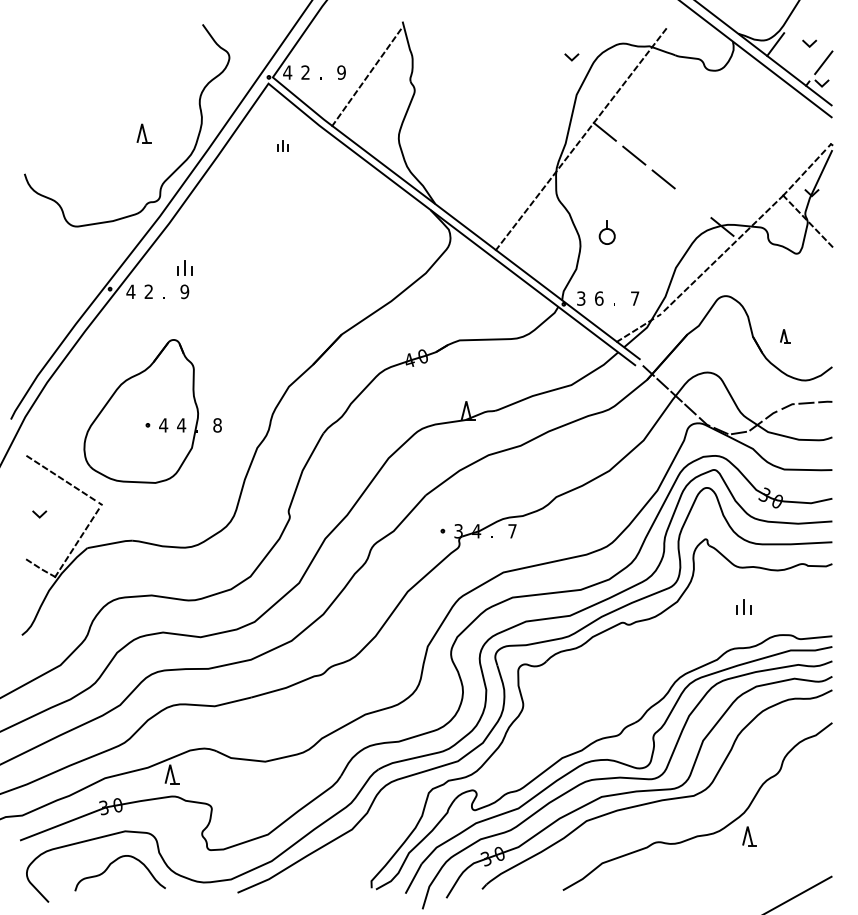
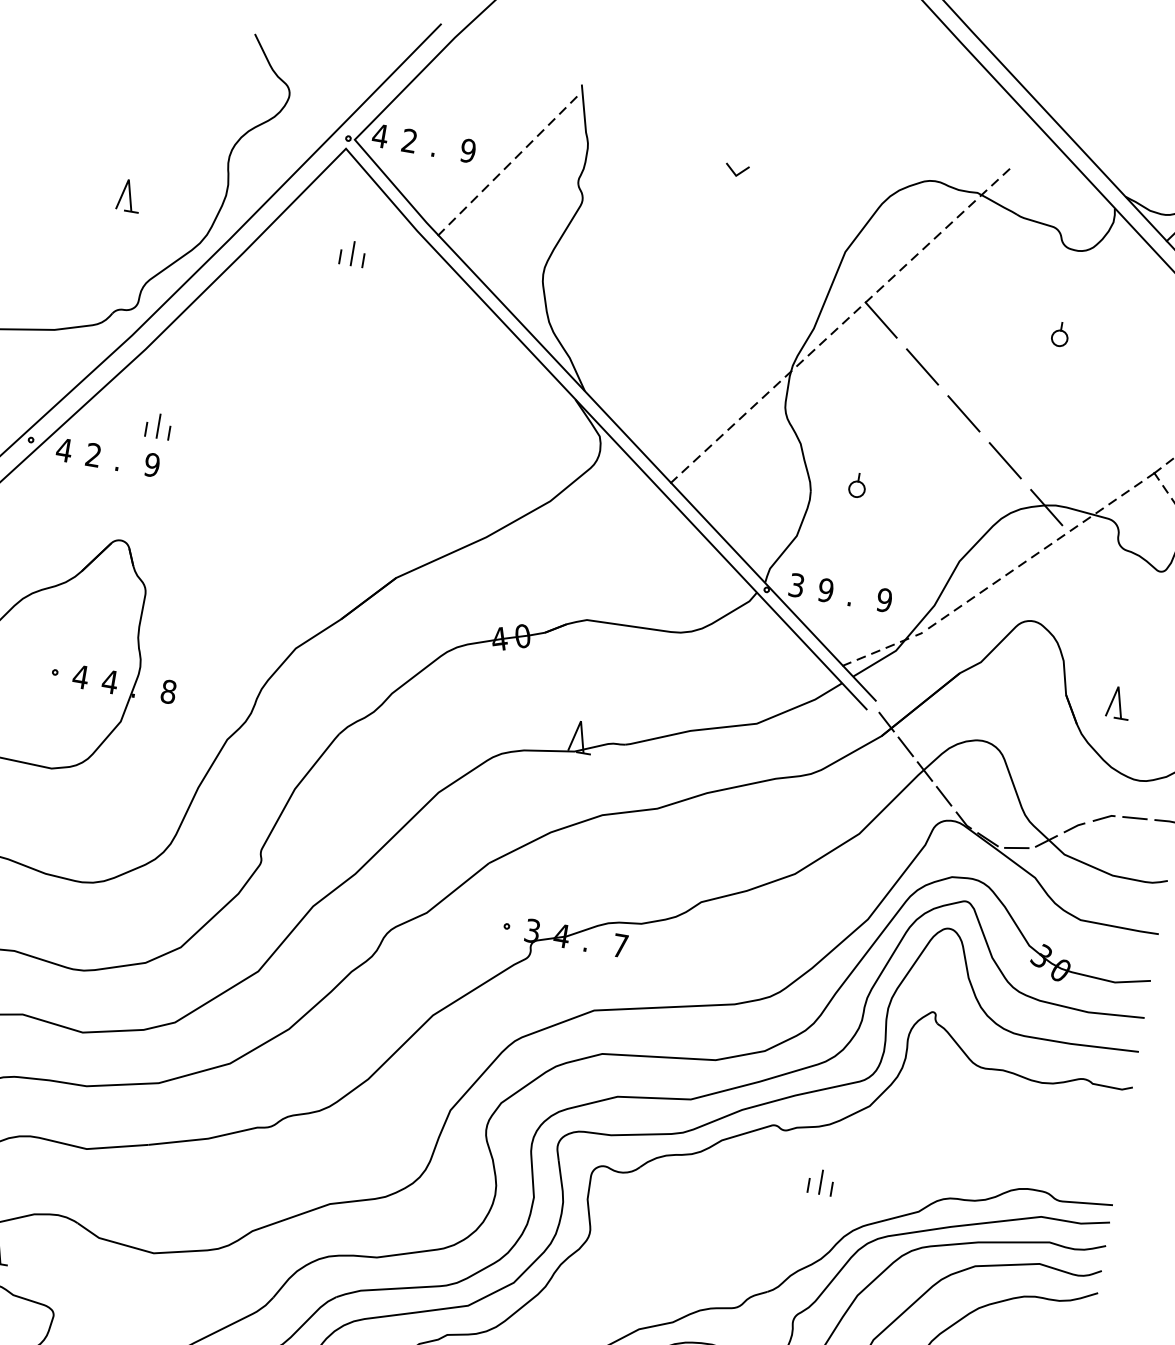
line: (570, 57) -> (734, 170), moved
part: (712, 122) -> (1059, 334), added
part: (282, 145) -> (351, 253), size x1.43
line: (693, 203) -> (1005, 461), added
part: (607, 232) -> (857, 484), size x0.62
text: (598, 298) -> (824, 589), 6 -> 9
text: (634, 298) -> (883, 599), 7 -> 9
part: (785, 335) -> (1119, 701), size x1.43
part: (743, 606) -> (820, 1181), moved

